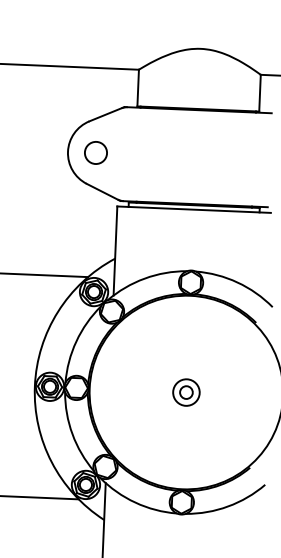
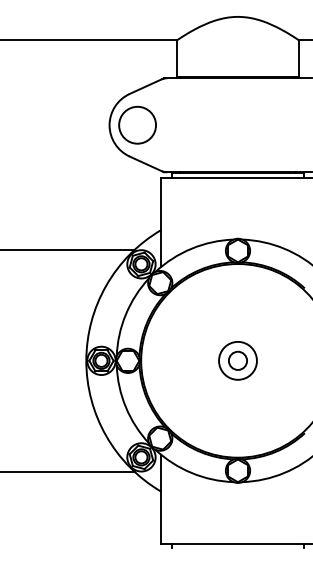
circle: (95, 152) -> (137, 124), size x1.67
part: (185, 392) -> (237, 360), size x1.43

